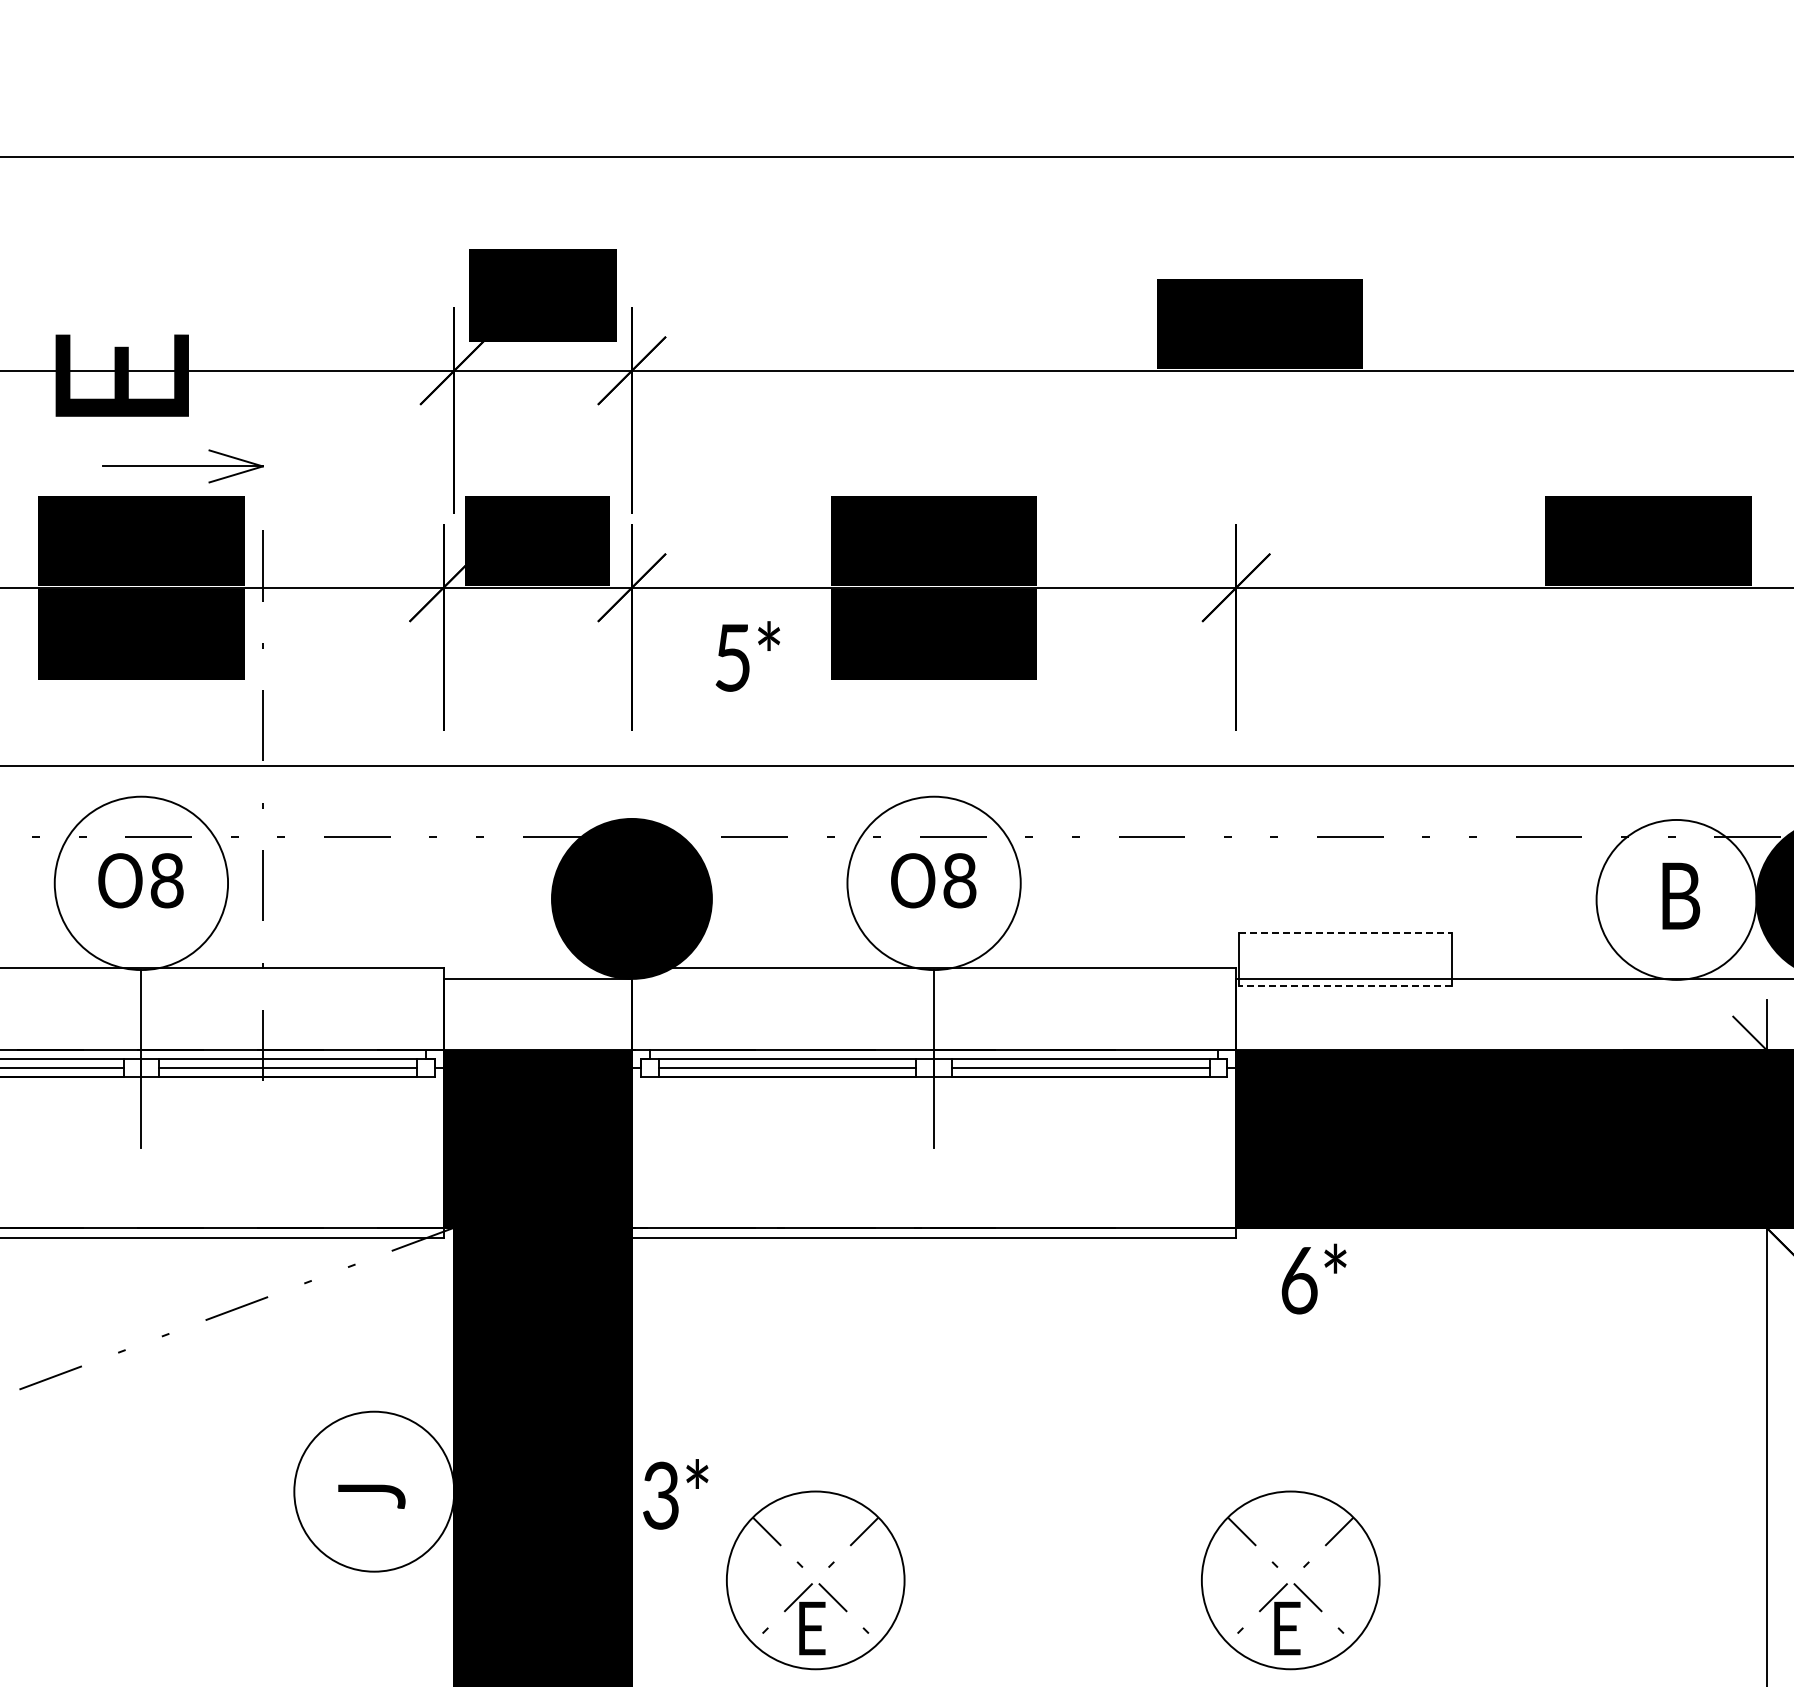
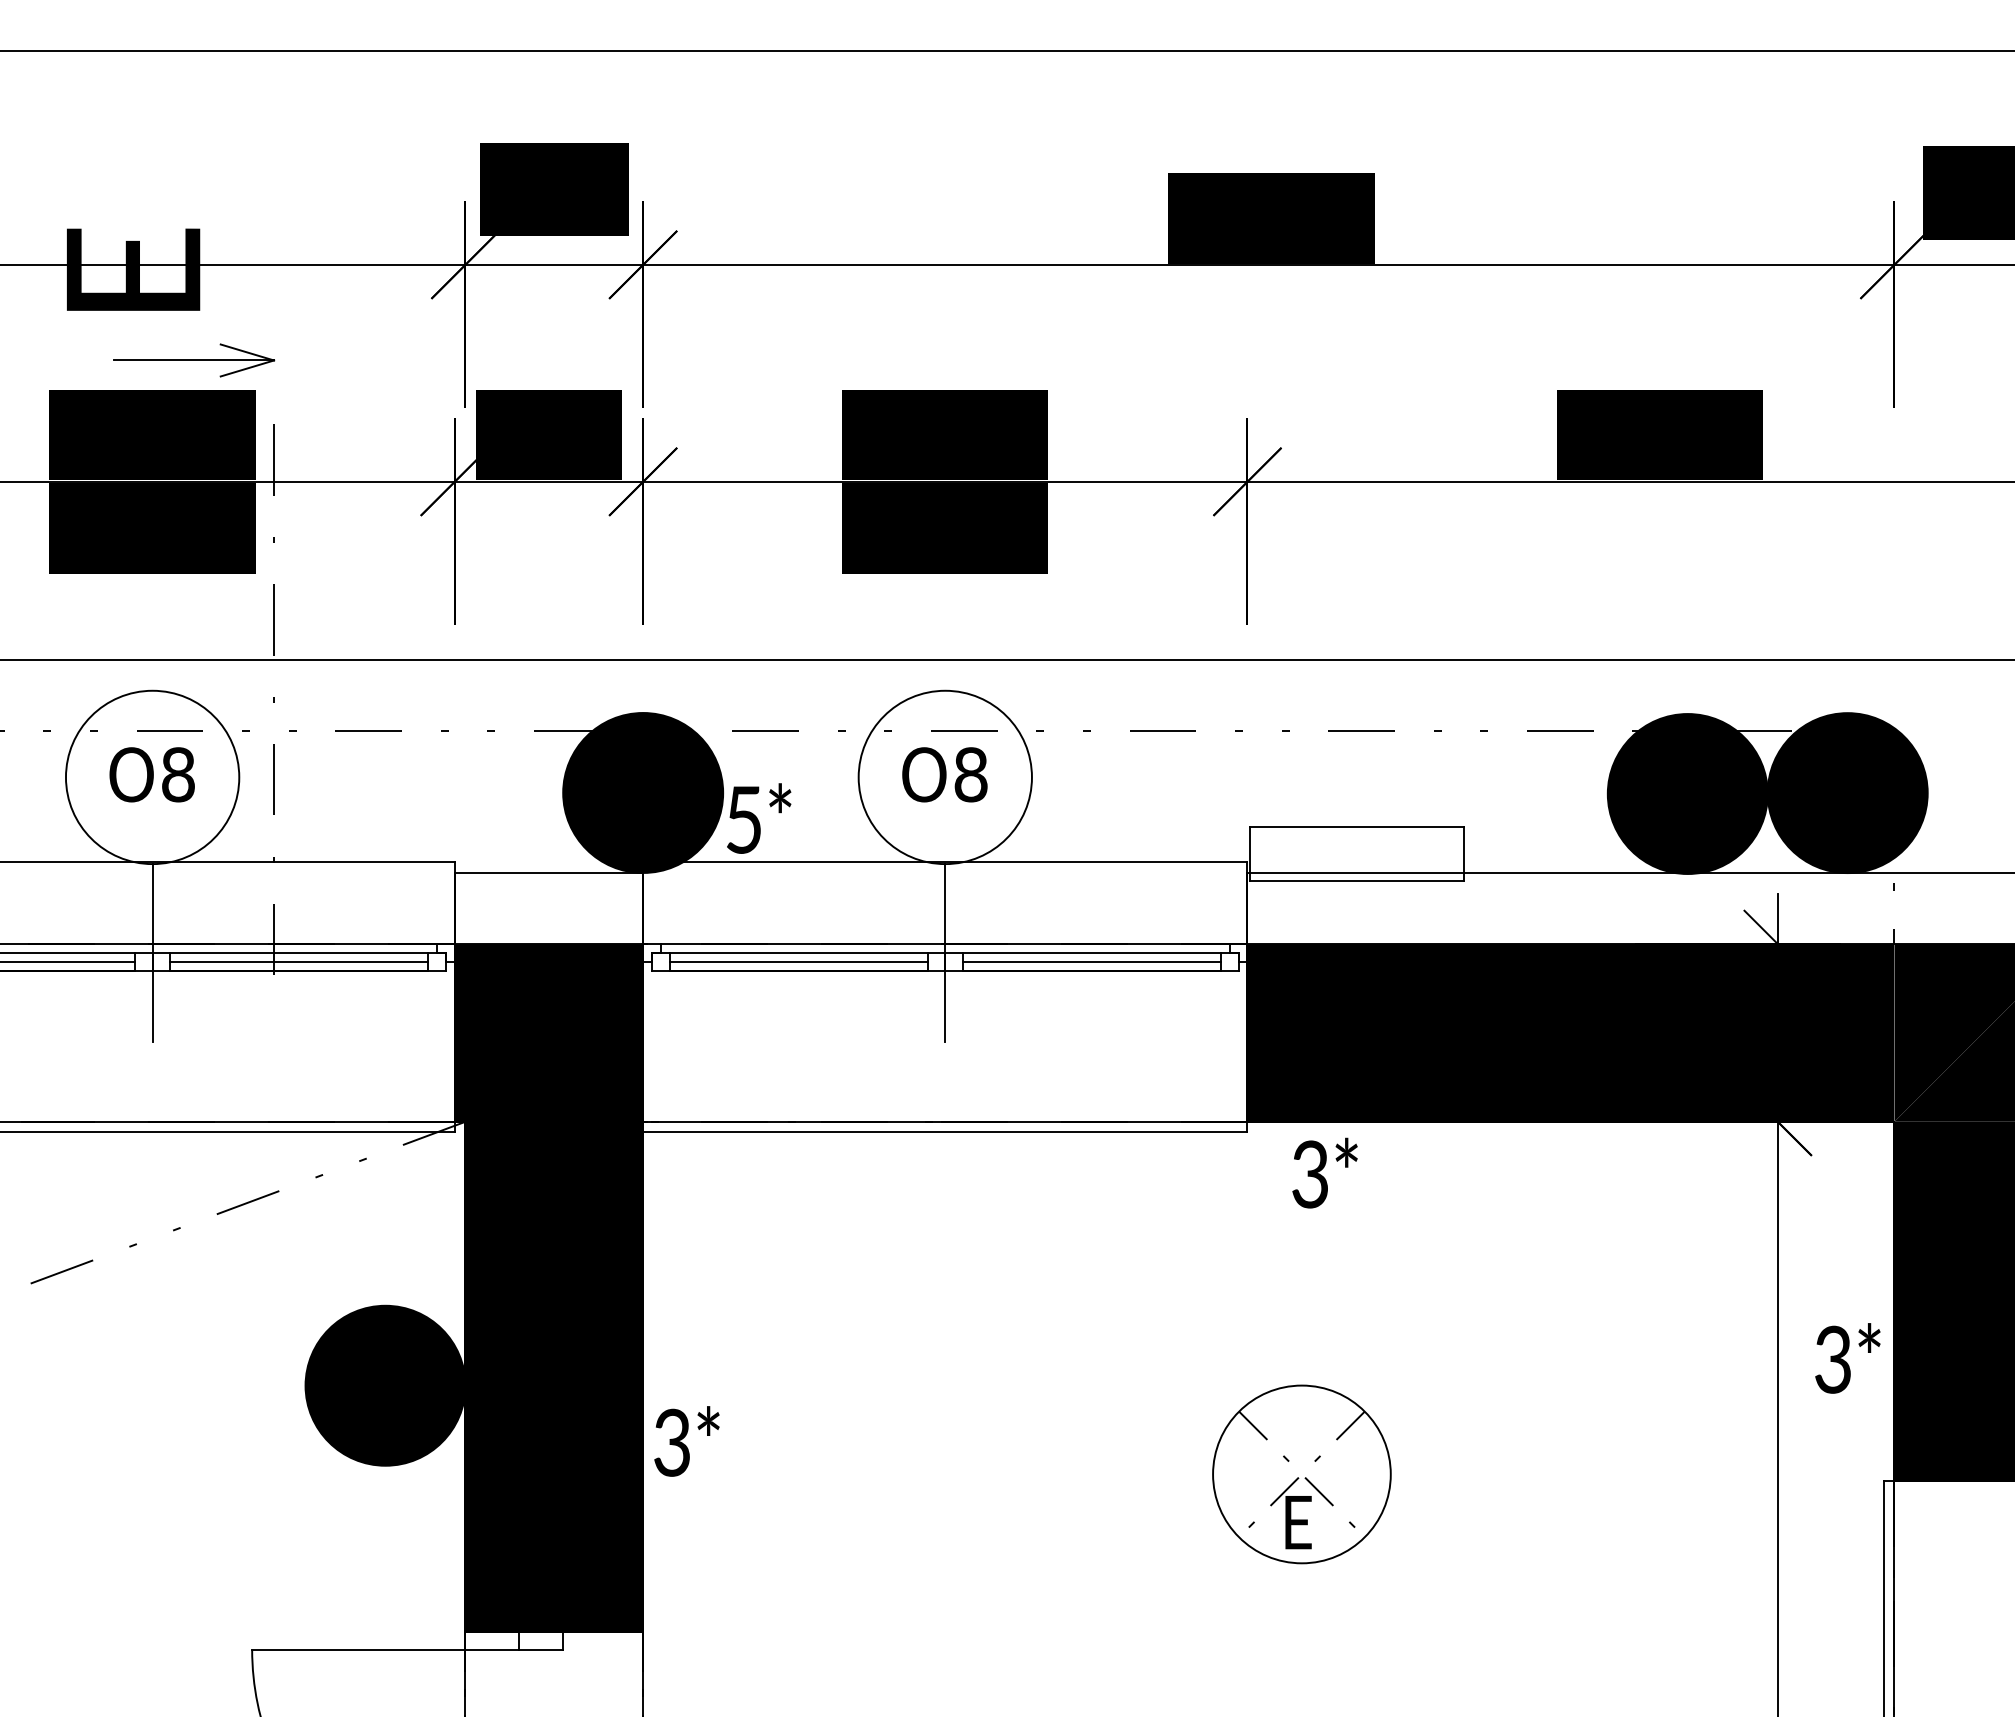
text: (748, 656) -> (759, 818), moved
fill: (1676, 900) -> (1687, 794), added
line: (1345, 933) -> (1356, 827), dashed -> solid
line: (1345, 986) -> (1356, 880), dashed -> solid
text: (1299, 1280) -> (1310, 1174), 6 -> 3
fill: (374, 1491) -> (385, 1385), added
text: (675, 1494) -> (686, 1441), moved
part: (815, 1580) -> (826, 1474), removed

